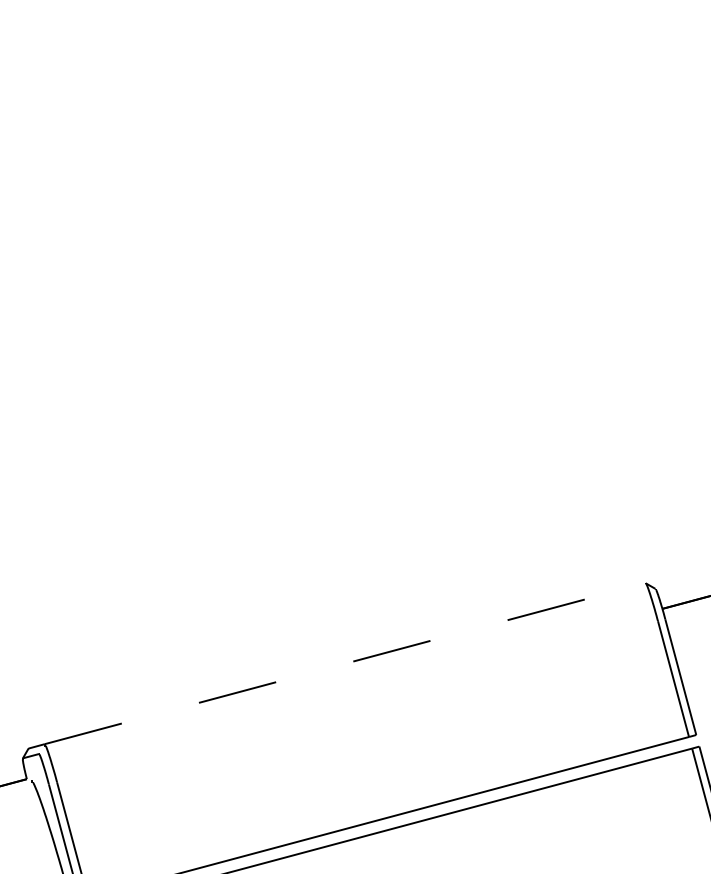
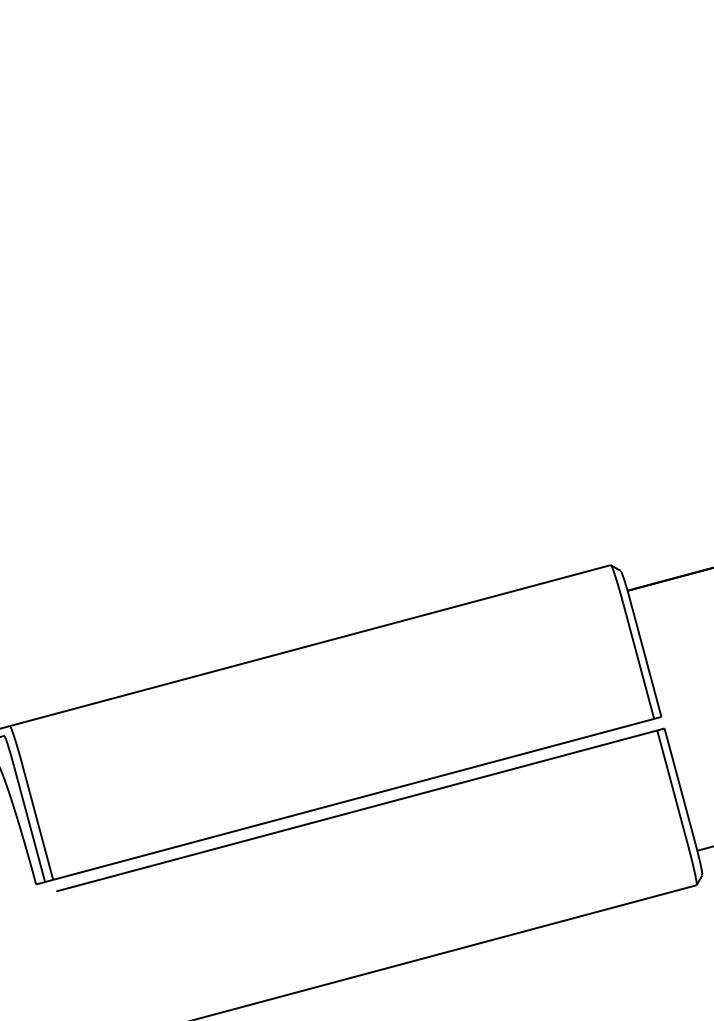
line: (345, 663) -> (310, 645), dashed -> solid

